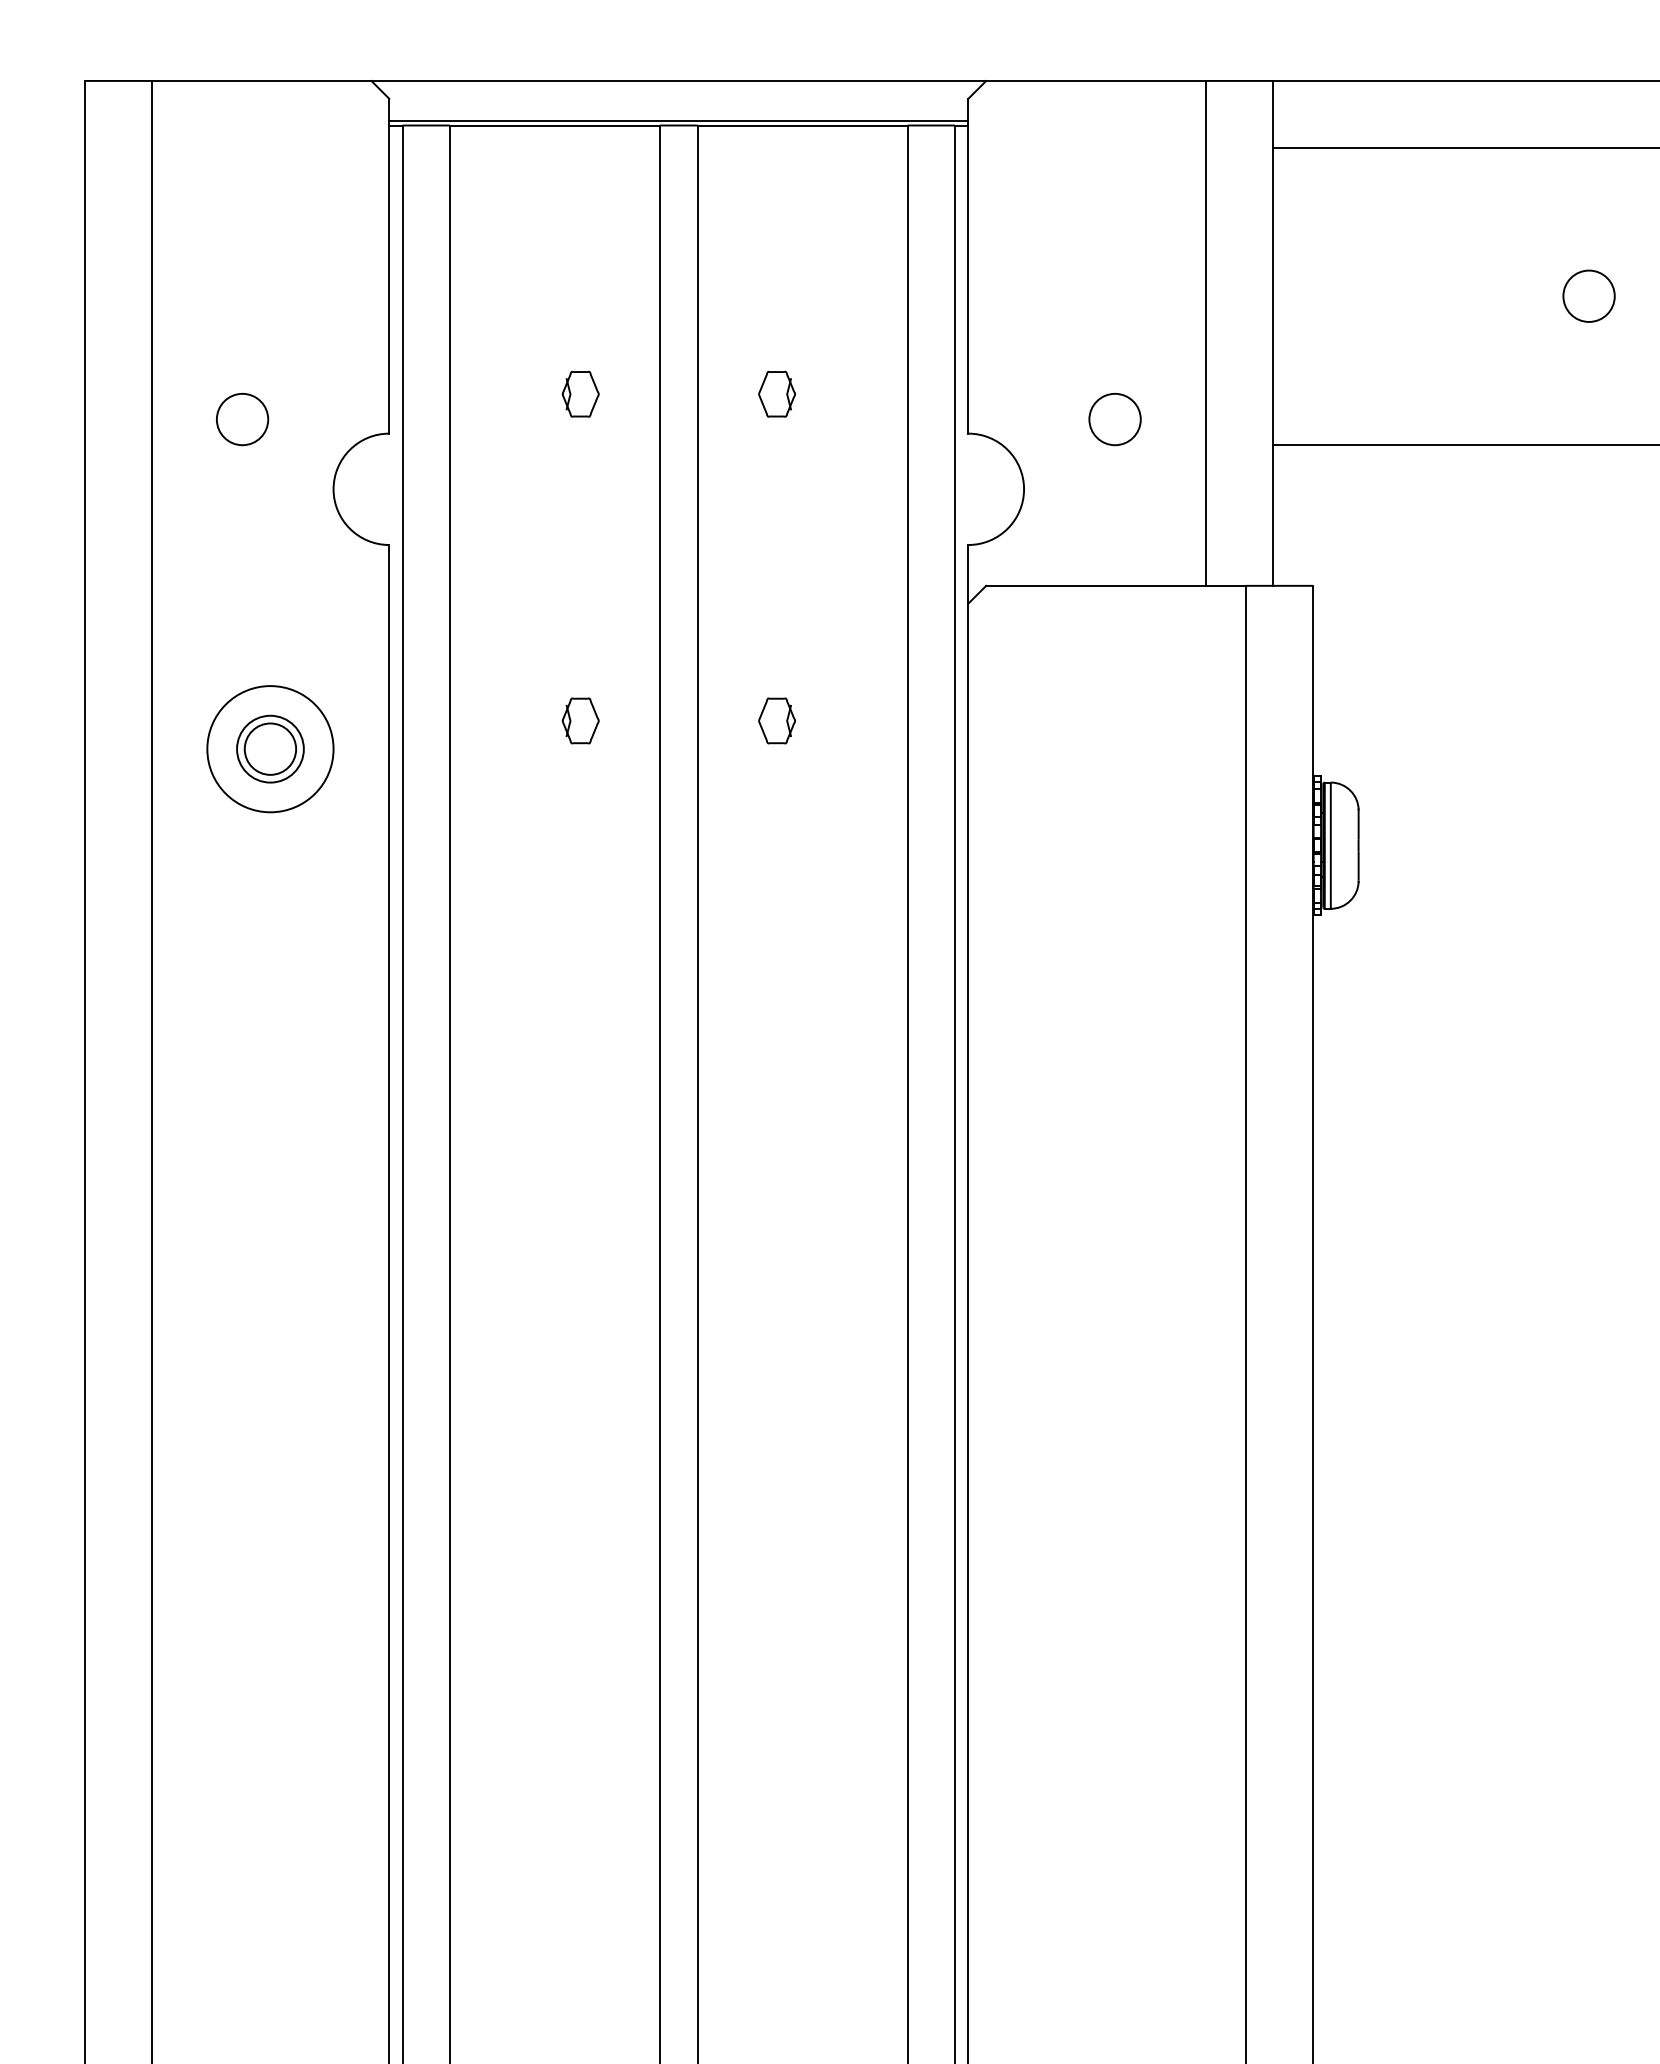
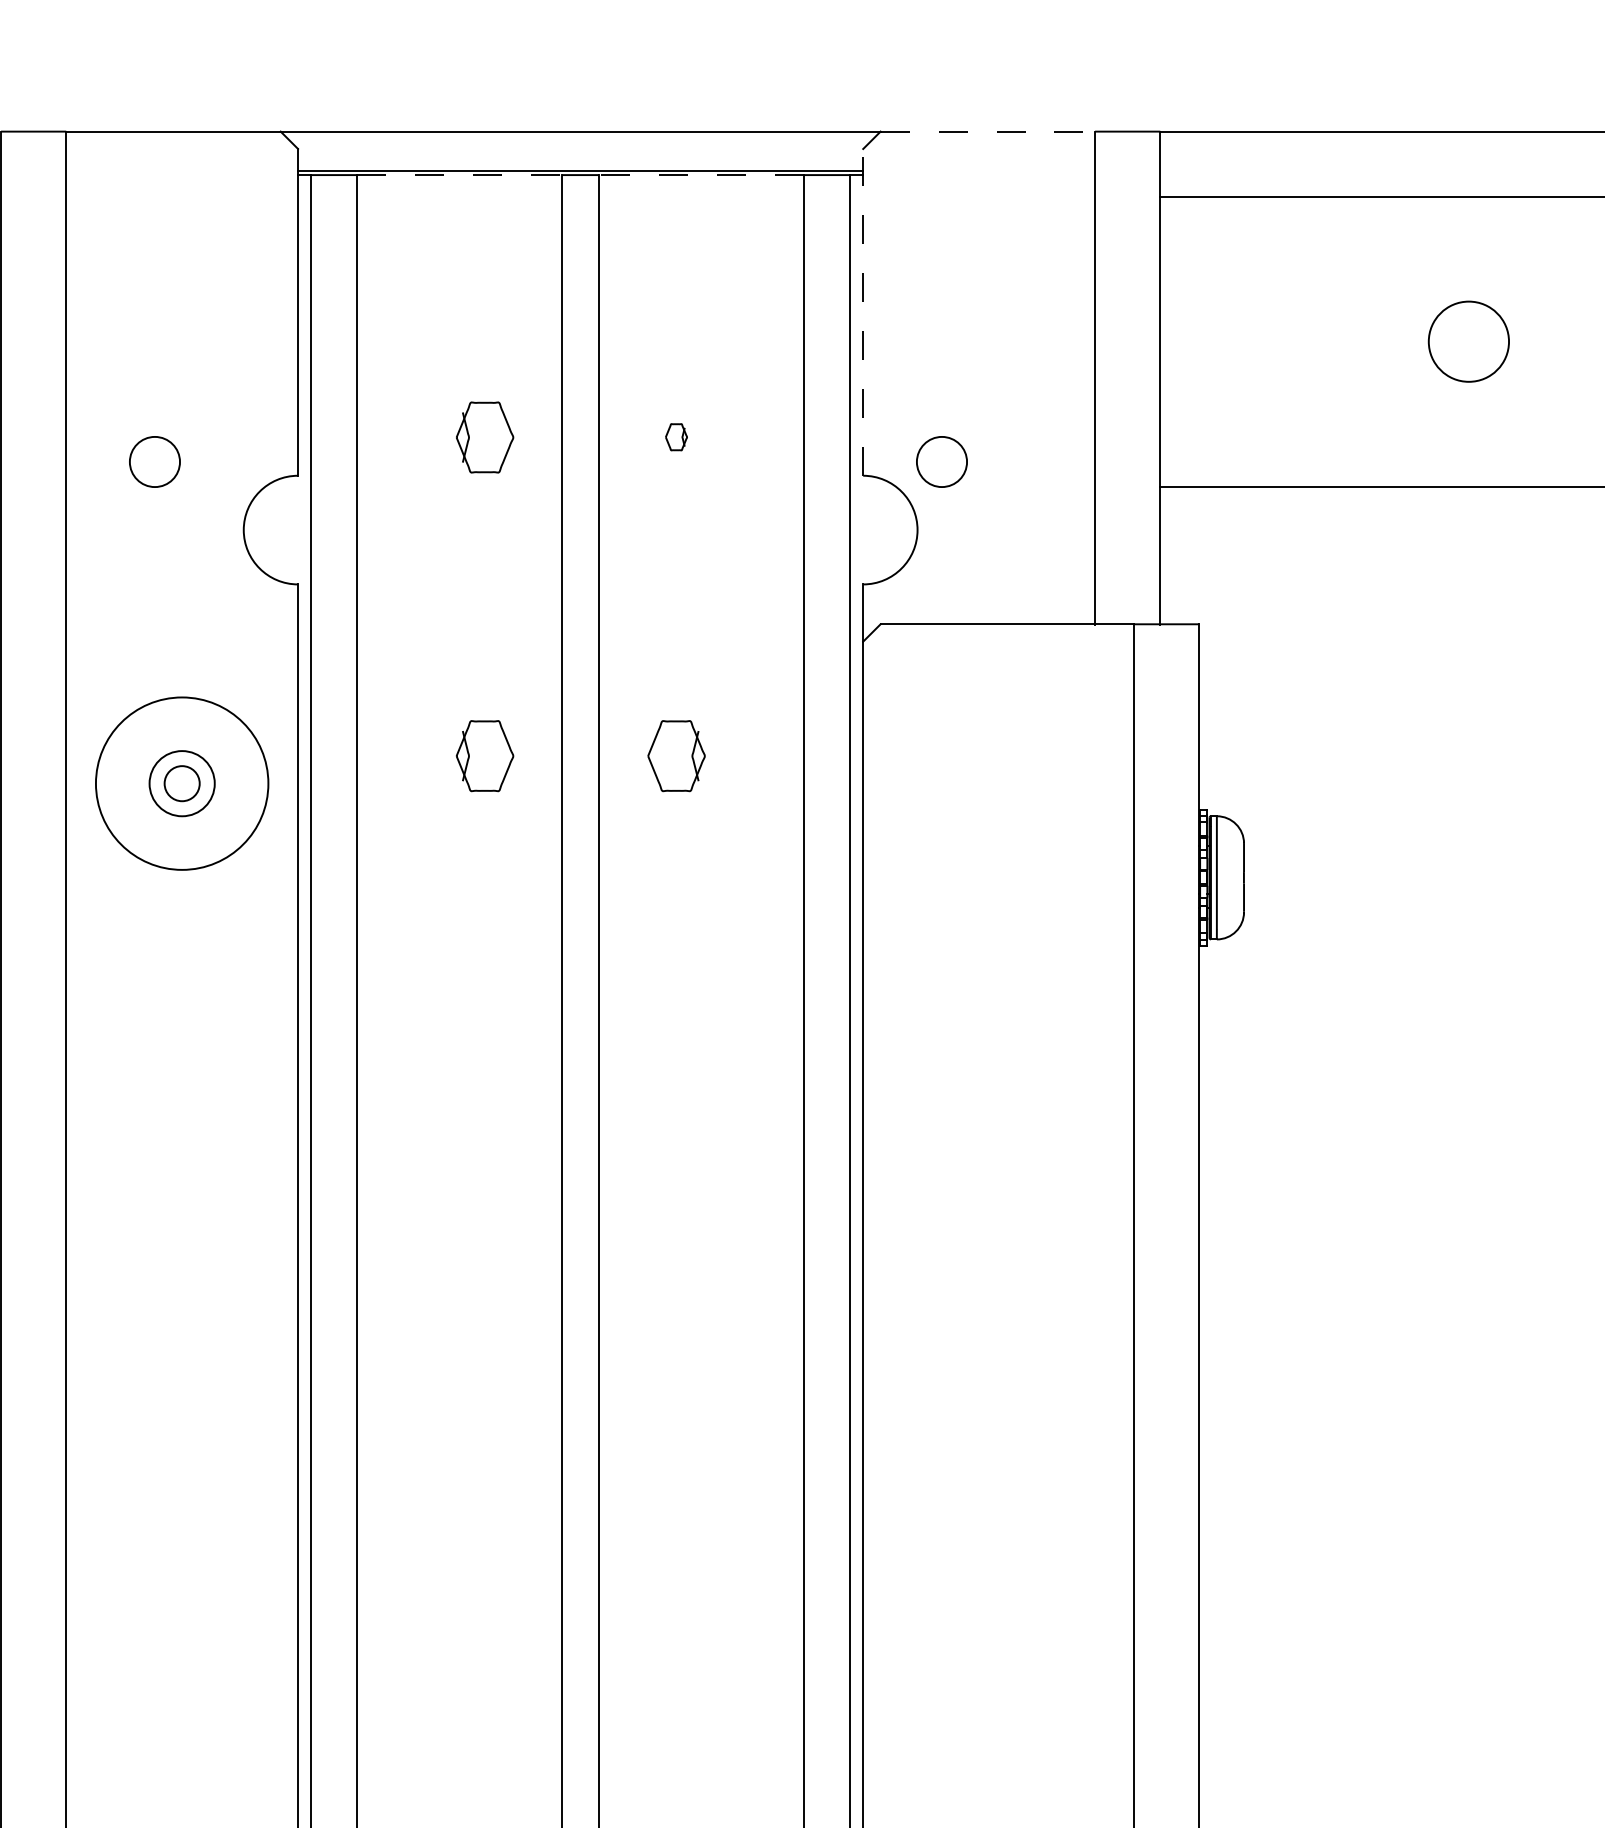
line: (1096, 80) -> (988, 131), solid -> dashed
line: (555, 125) -> (460, 175), solid -> dashed
line: (802, 125) -> (701, 175), solid -> dashed
line: (968, 265) -> (863, 311), solid -> dashed
circle: (1588, 295) -> (1468, 340), size x1.6
part: (580, 393) -> (484, 436), size x1.6
part: (776, 393) -> (675, 436), size x0.6
circle: (1114, 419) -> (941, 461), moved
part: (580, 720) -> (484, 755), size x1.6
part: (776, 720) -> (675, 755), size x1.6
circle: (270, 748) -> (182, 783), size x0.7
circle: (270, 749) -> (182, 783), size x1.4

